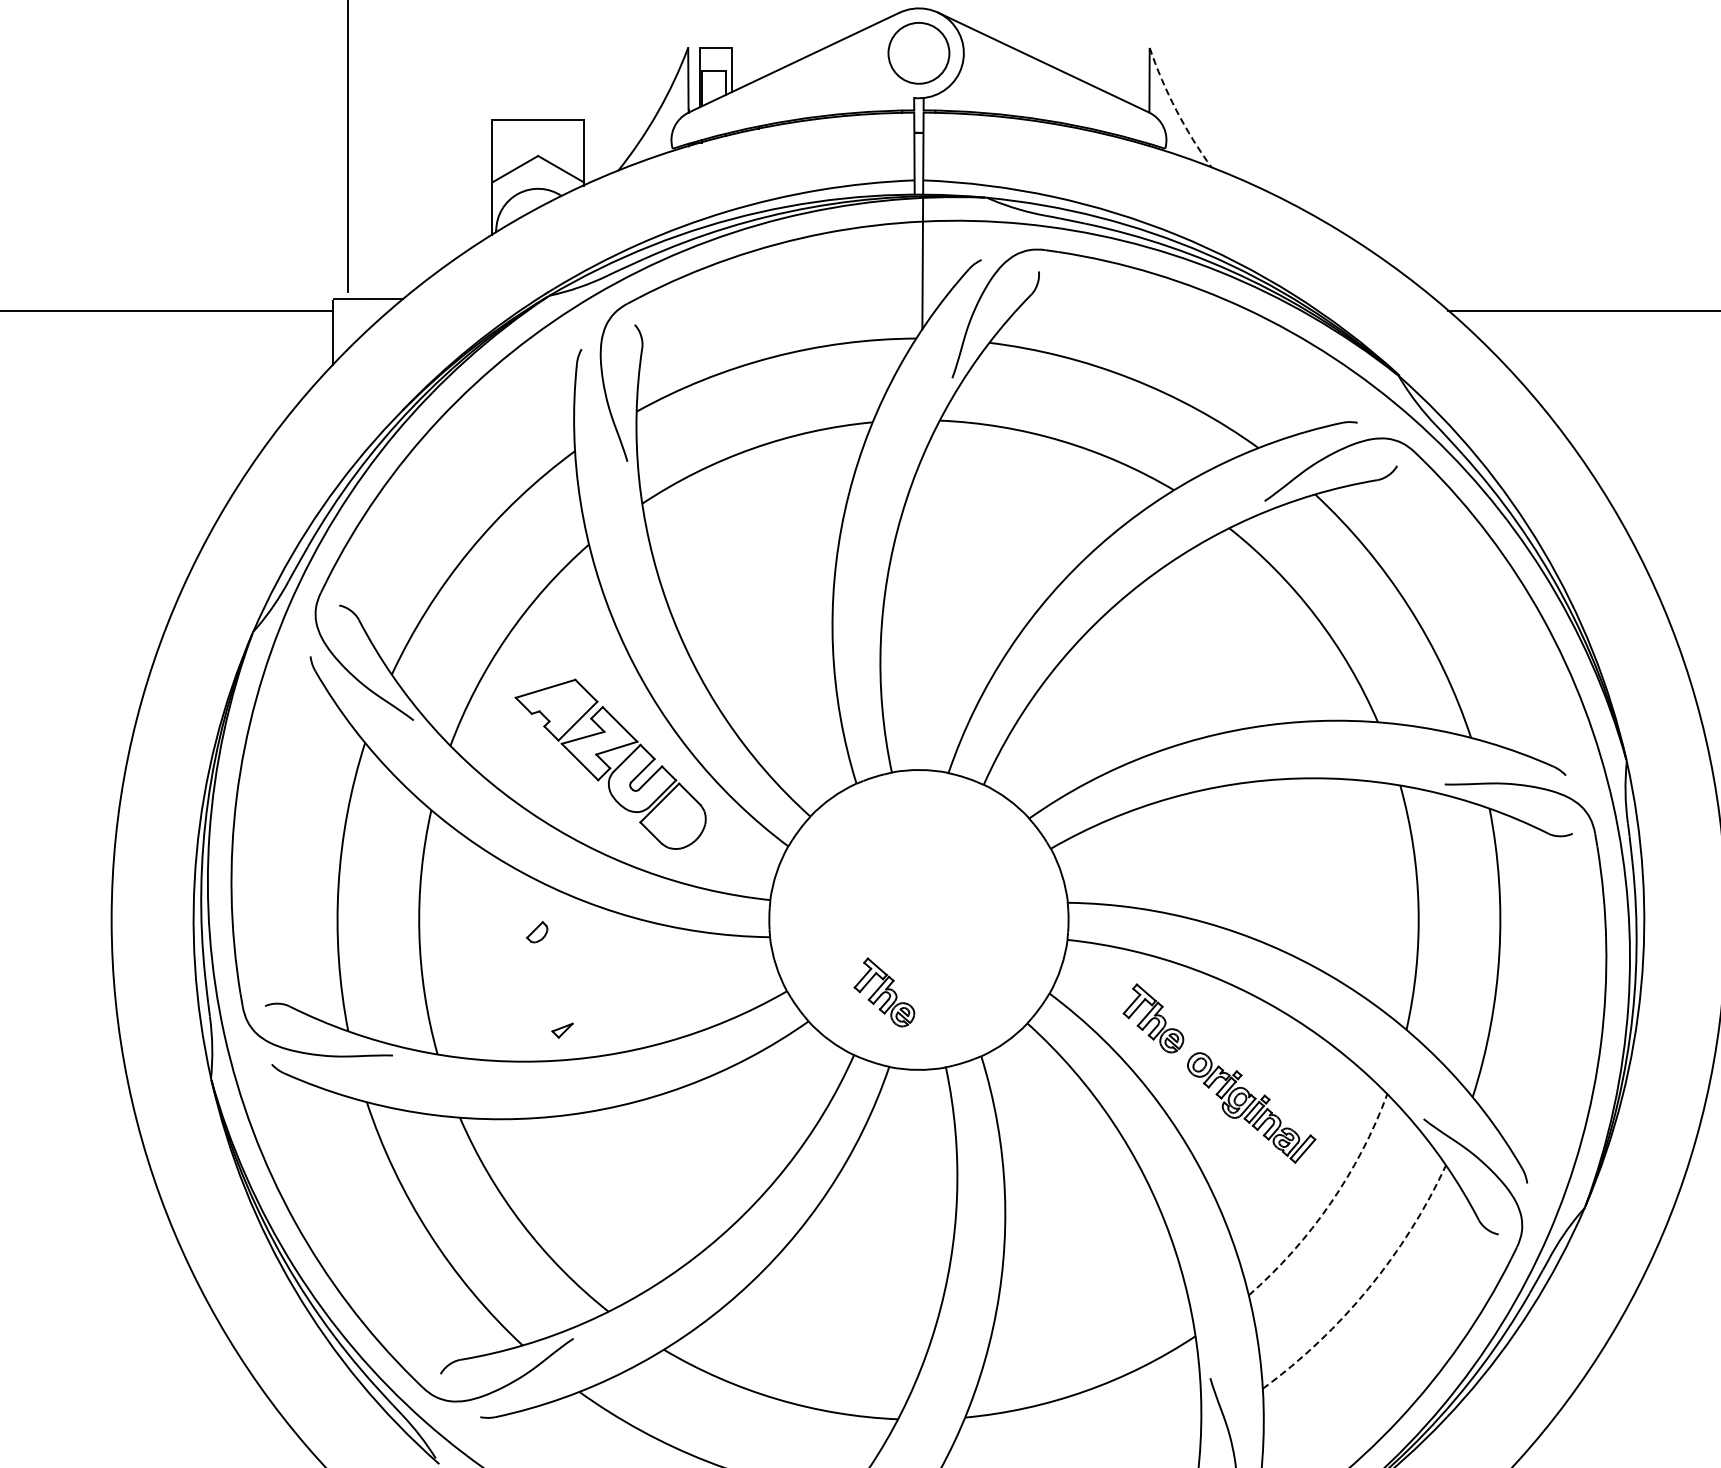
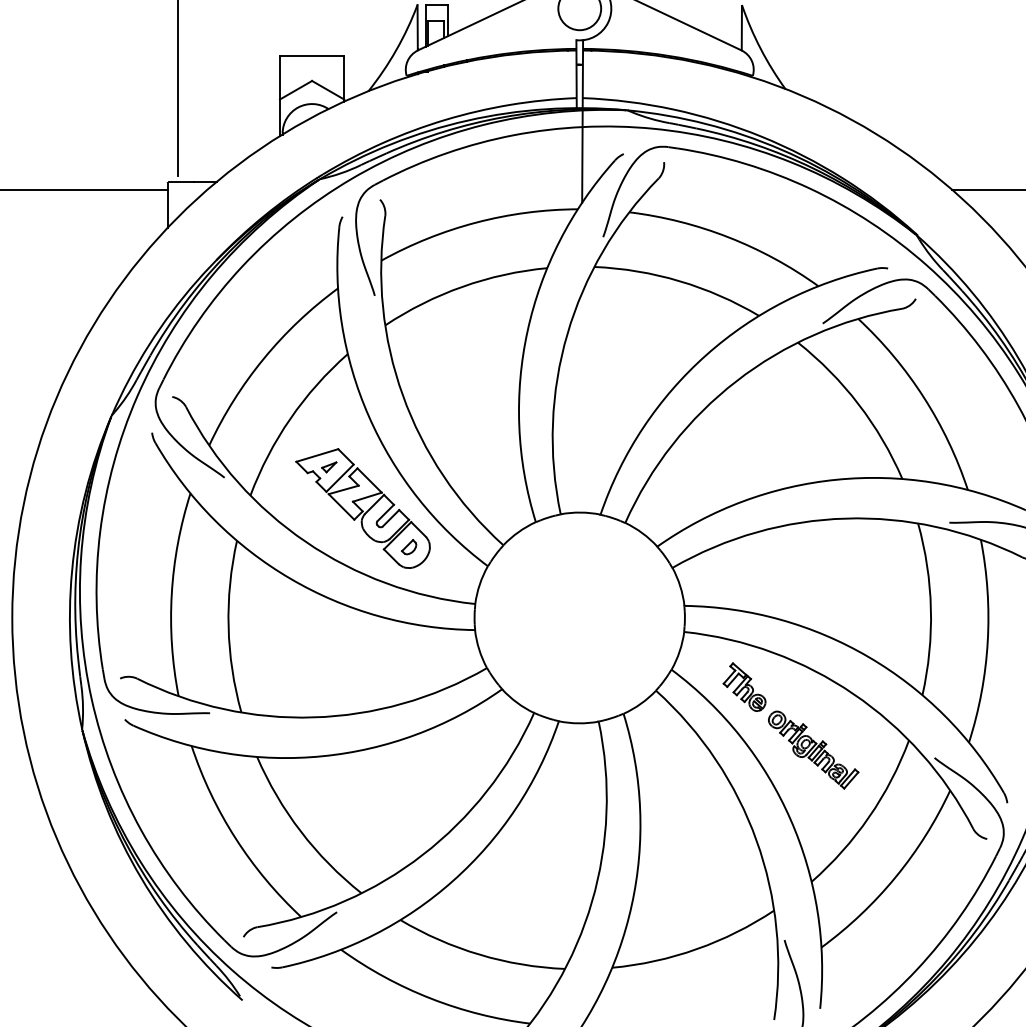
arc: (1176, 110) -> (760, 48), dashed -> solid
part: (537, 932) -> (409, 547), moved
part: (884, 992) -> (555, 668), removed
part: (562, 1030) -> (329, 467), moved
arc: (1330, 1203) -> (869, 817), dashed -> solid
arc: (1368, 1288) -> (895, 877), dashed -> solid

